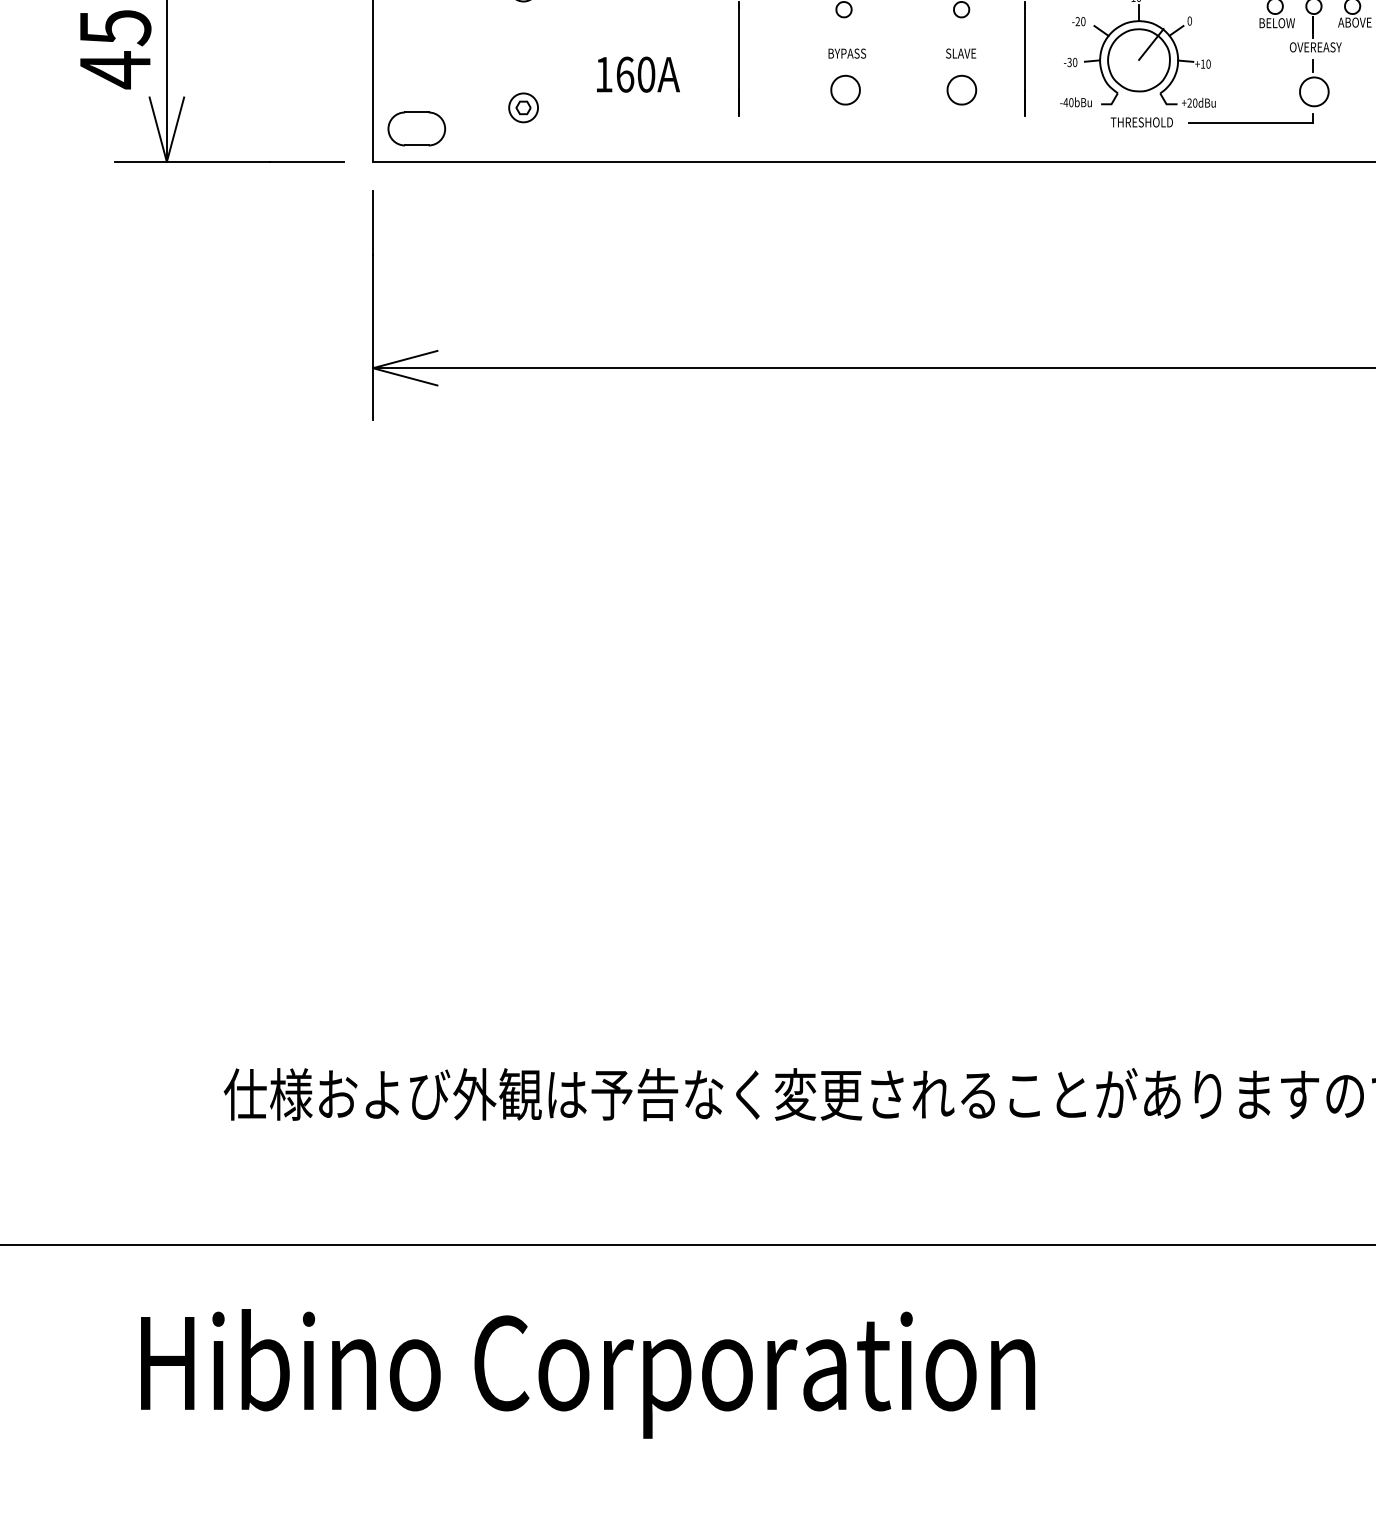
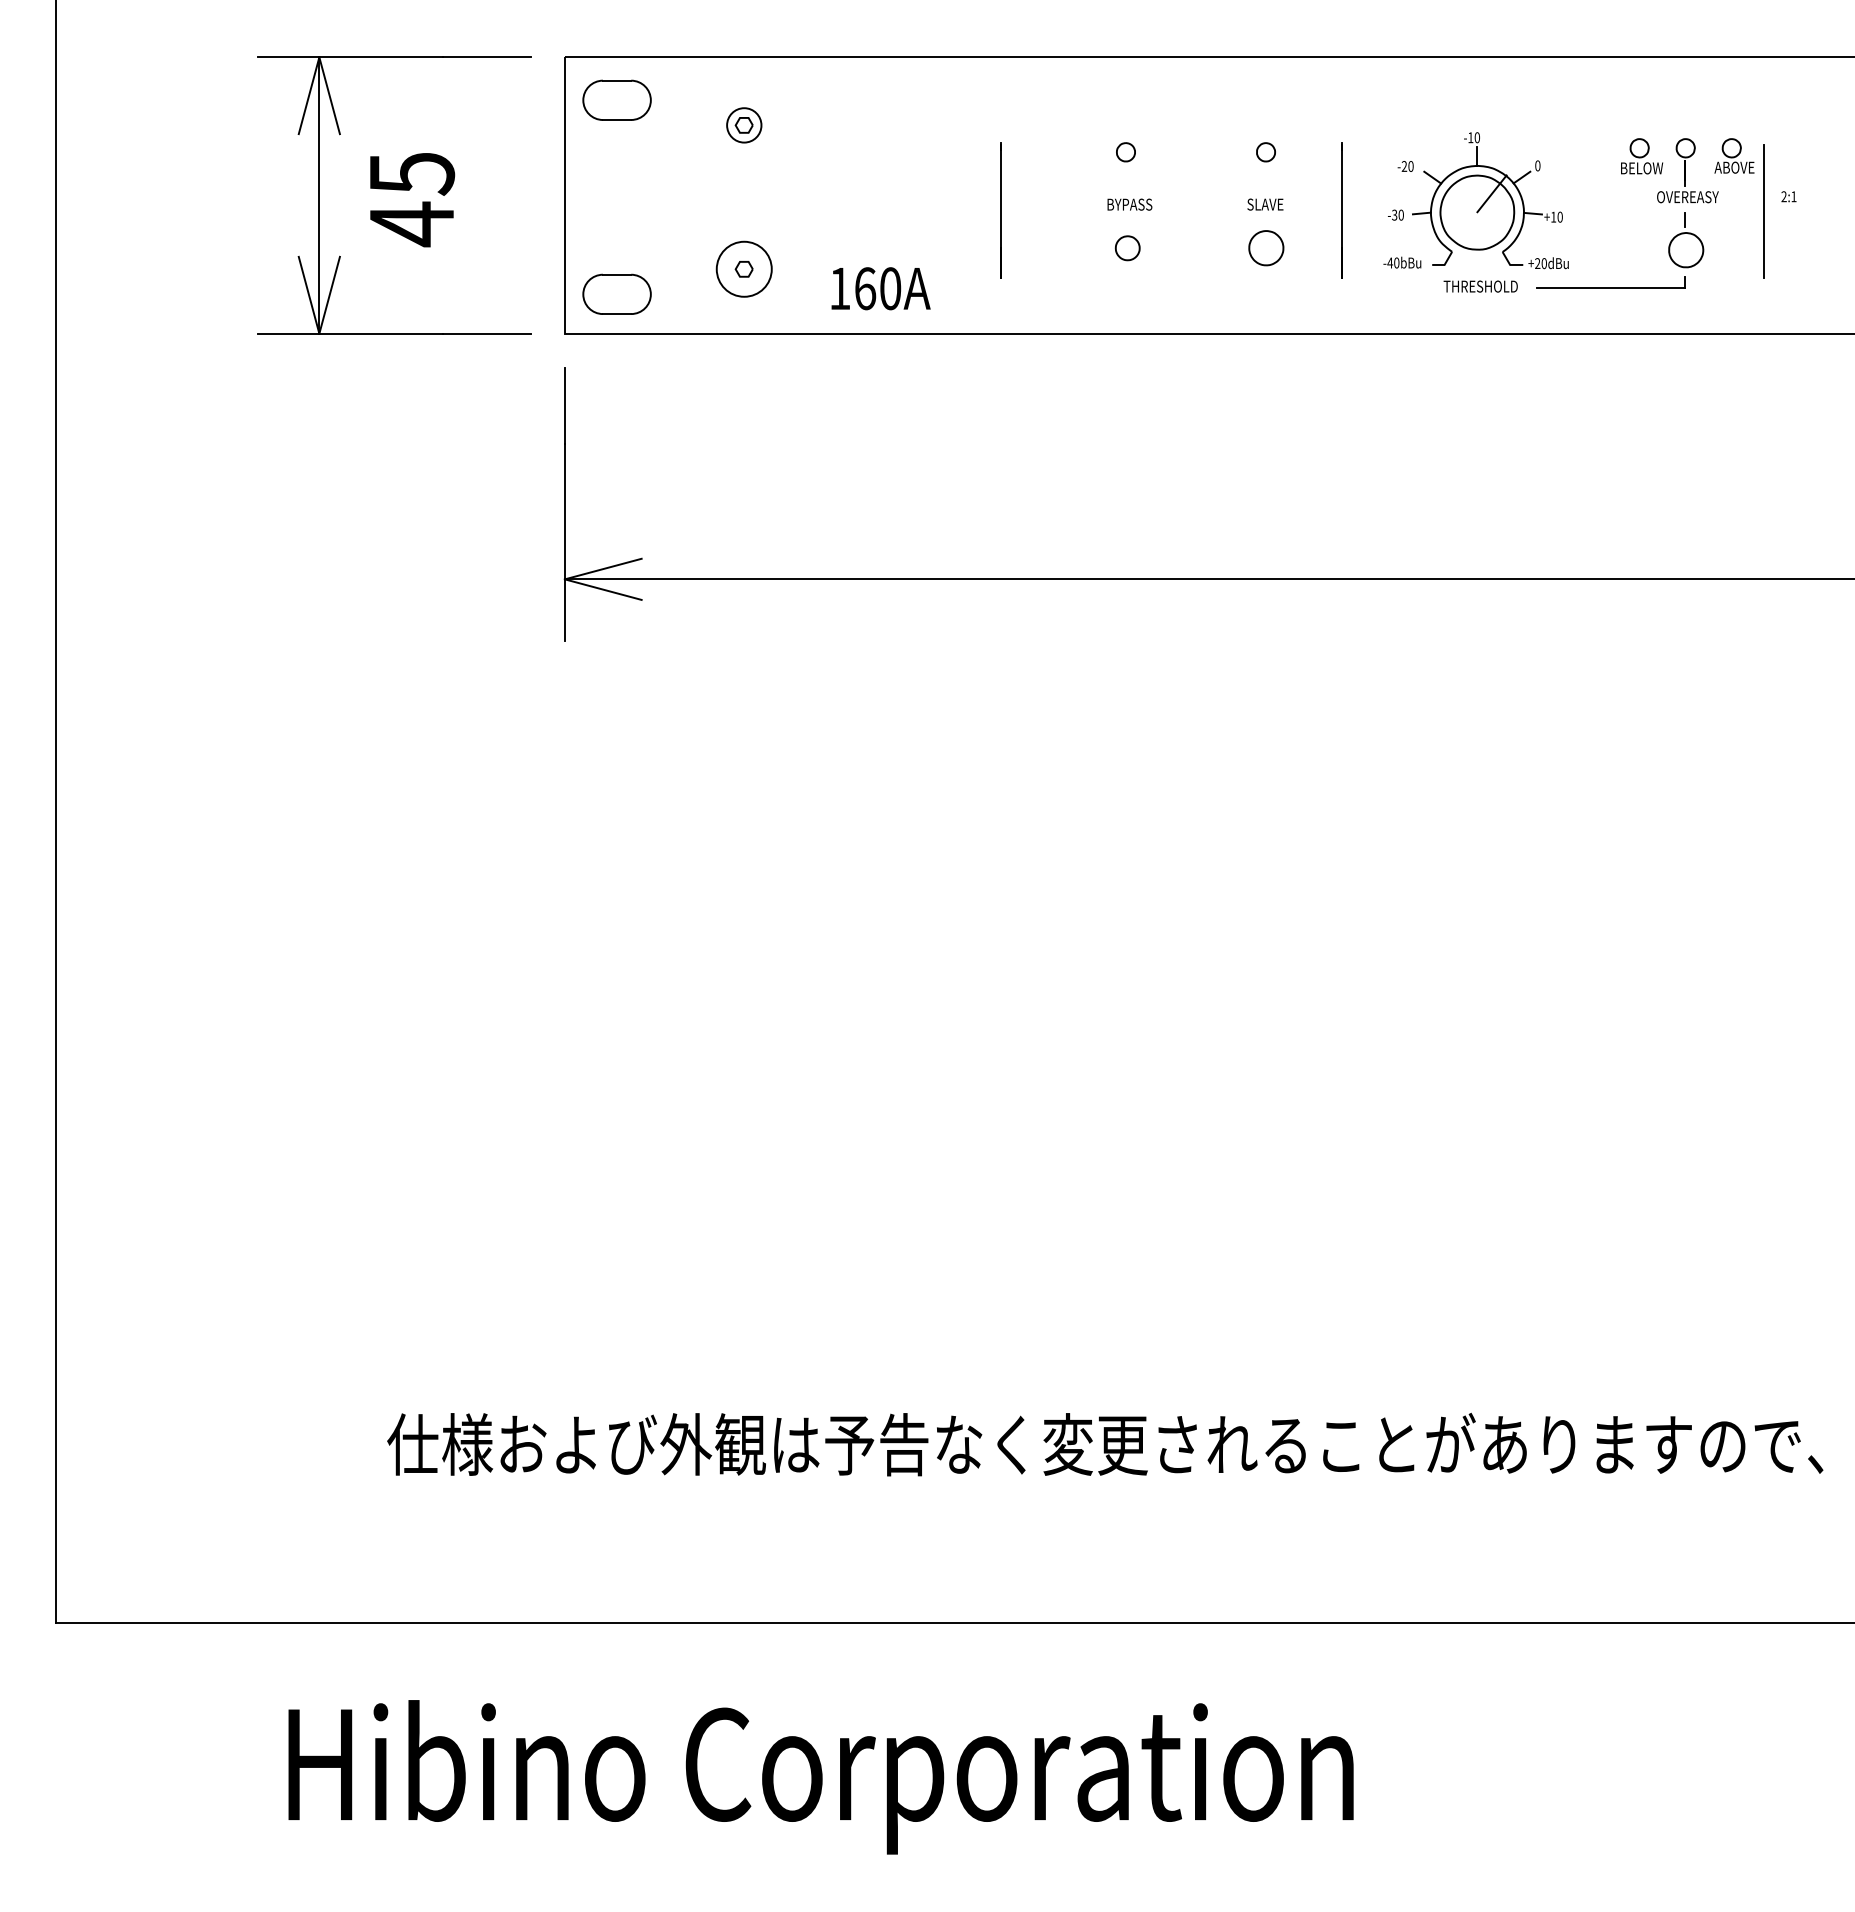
text: (115, 50) -> (412, 200), moved
text: (637, 74) -> (880, 288), moved
part: (845, 90) -> (1127, 248), size x0.7
circle: (523, 108) -> (744, 269), size x1.6

